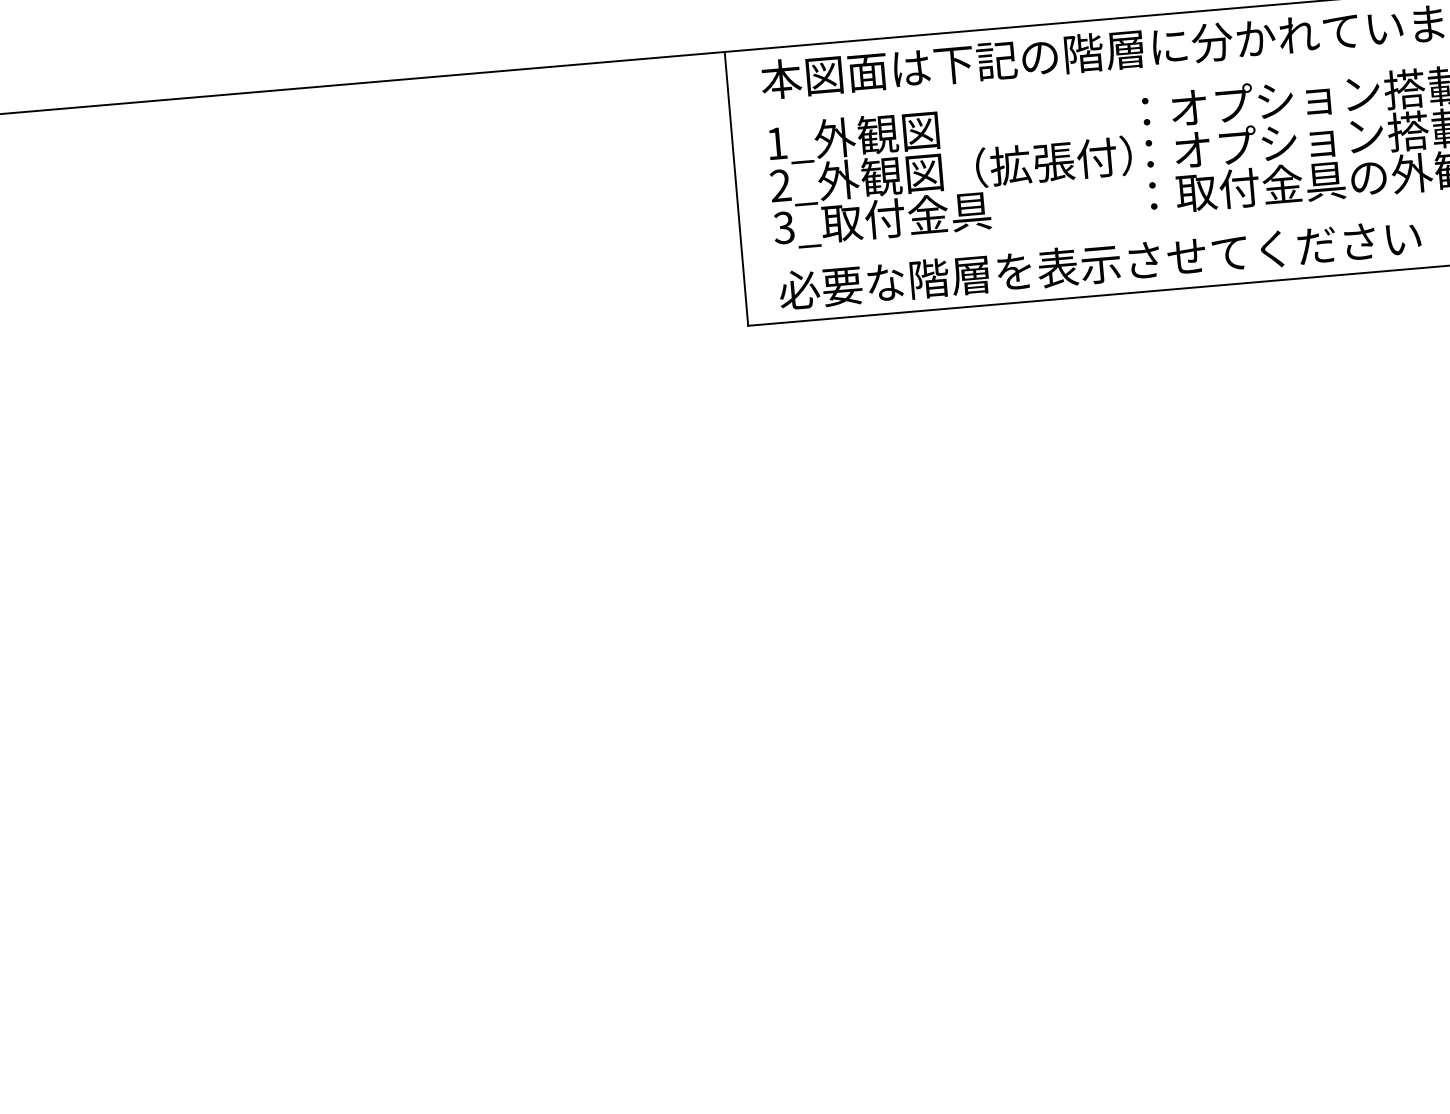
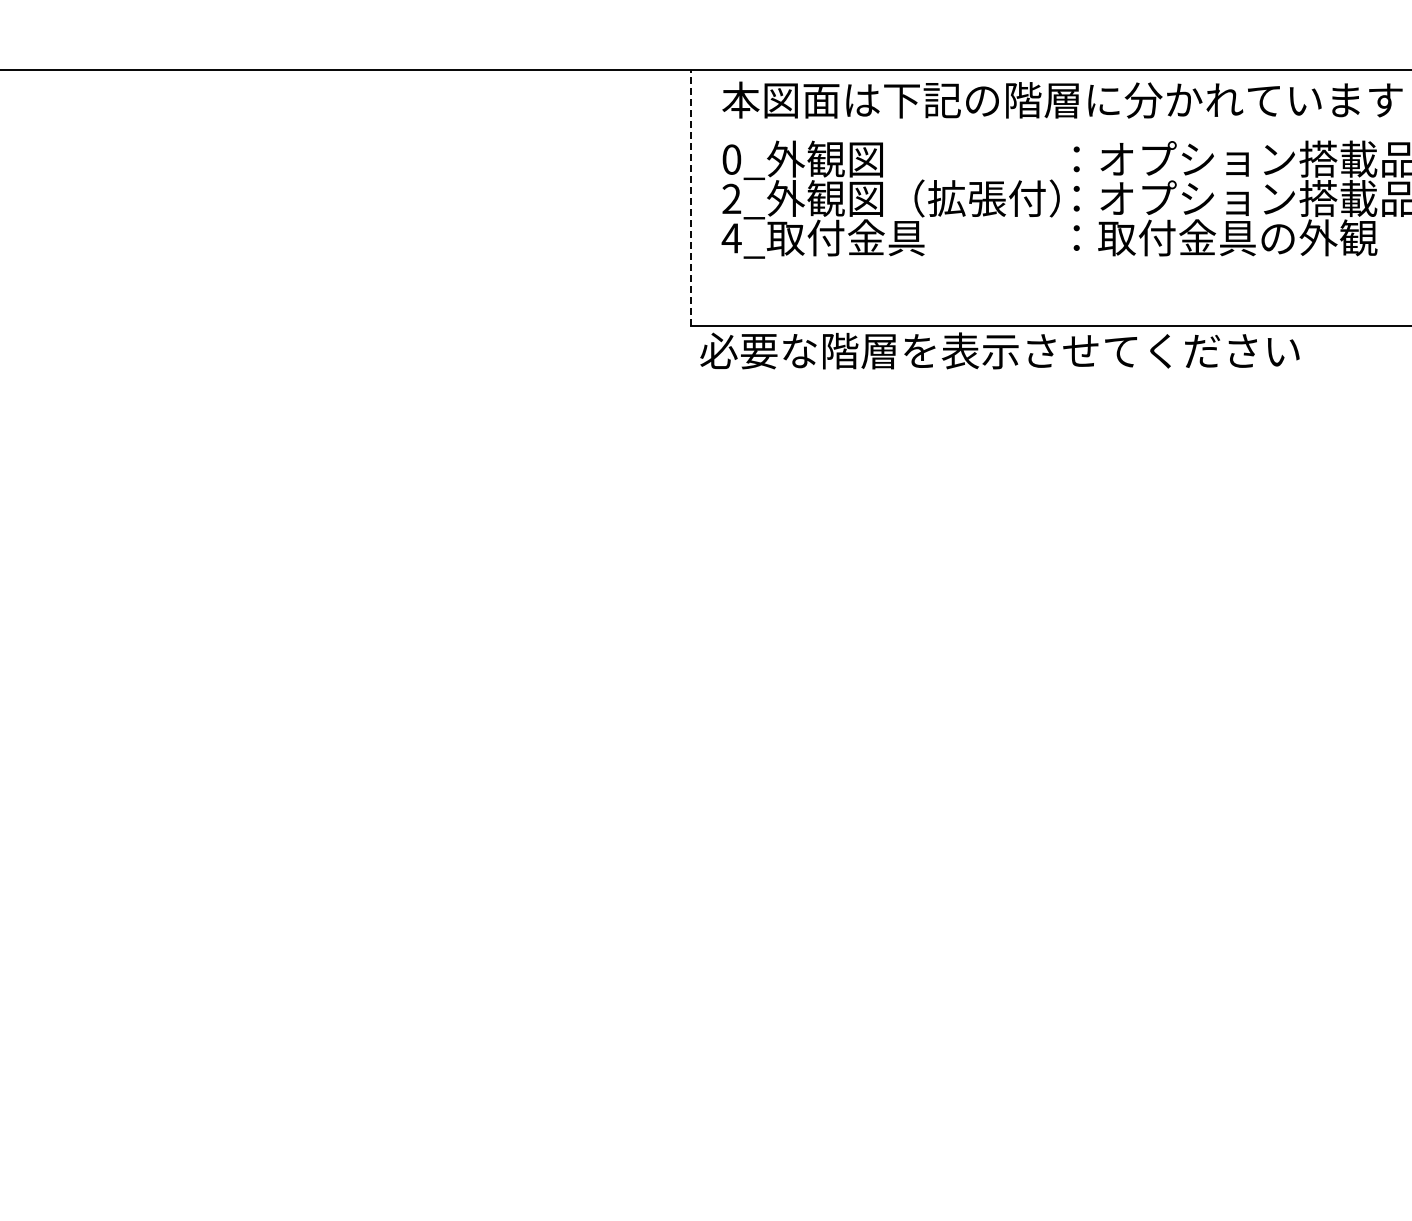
text: (776, 143) -> (731, 159), 1_ -> 0_
line: (736, 188) -> (690, 198), solid -> dashed
text: (783, 228) -> (731, 238), 3_ -> 4_
text: (1099, 263) -> (999, 350), moved

